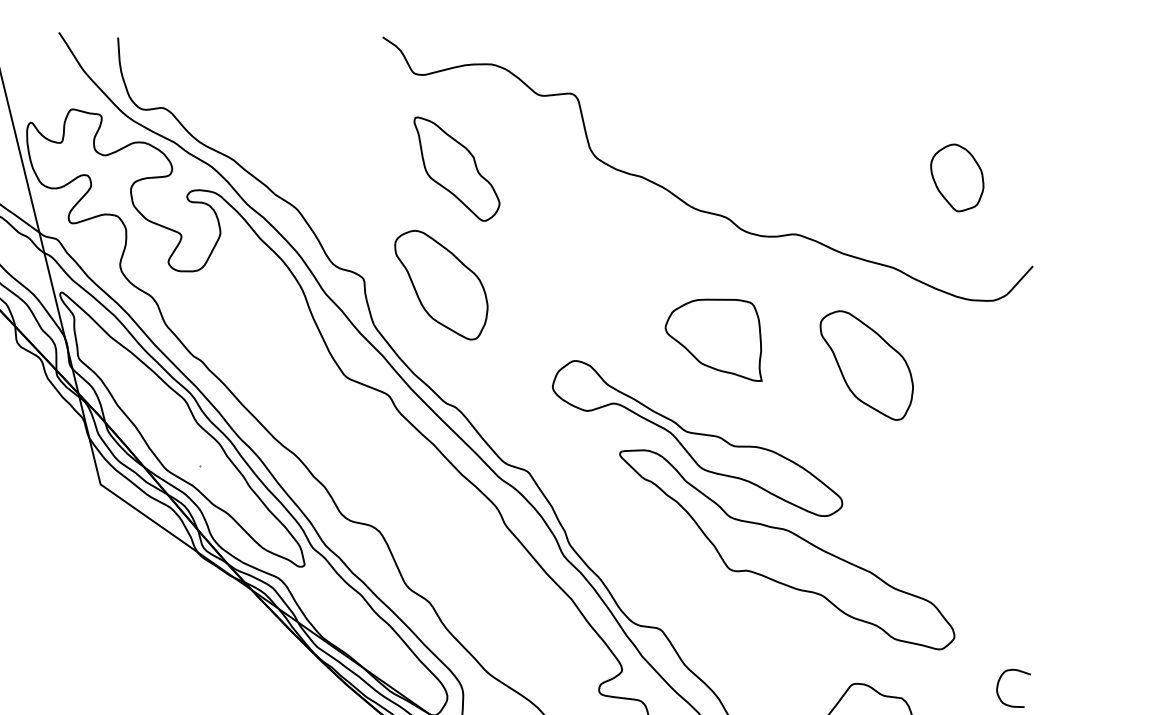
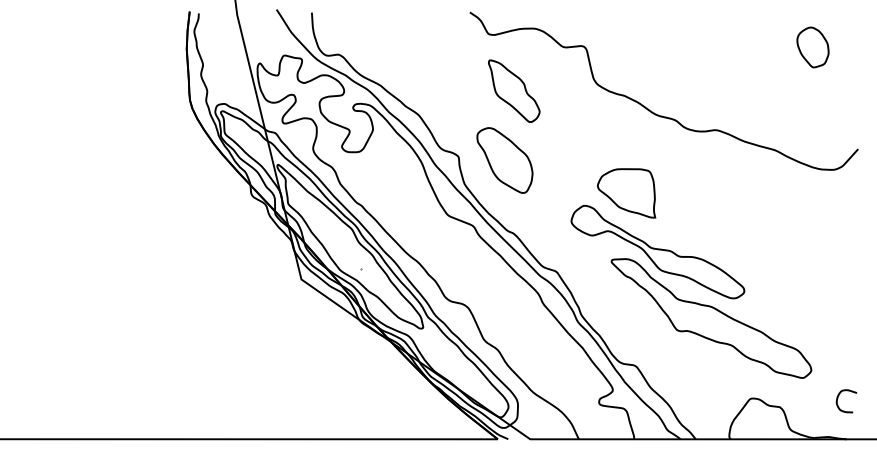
part: (956, 178) -> (812, 47), moved
part: (713, 340) -> (626, 193), moved
part: (866, 365) -> (758, 208), removed

